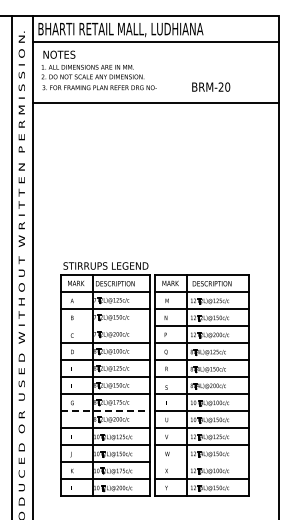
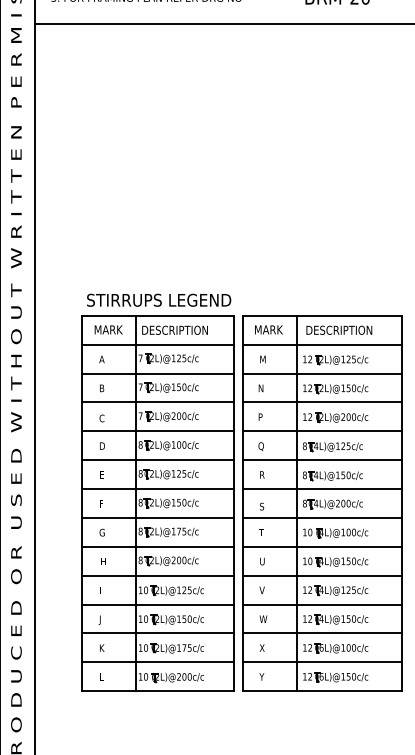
line: (105, 326) -> (158, 402), added
line: (105, 411) -> (158, 547), dashed -> solid
line: (202, 462) -> (322, 633), added

